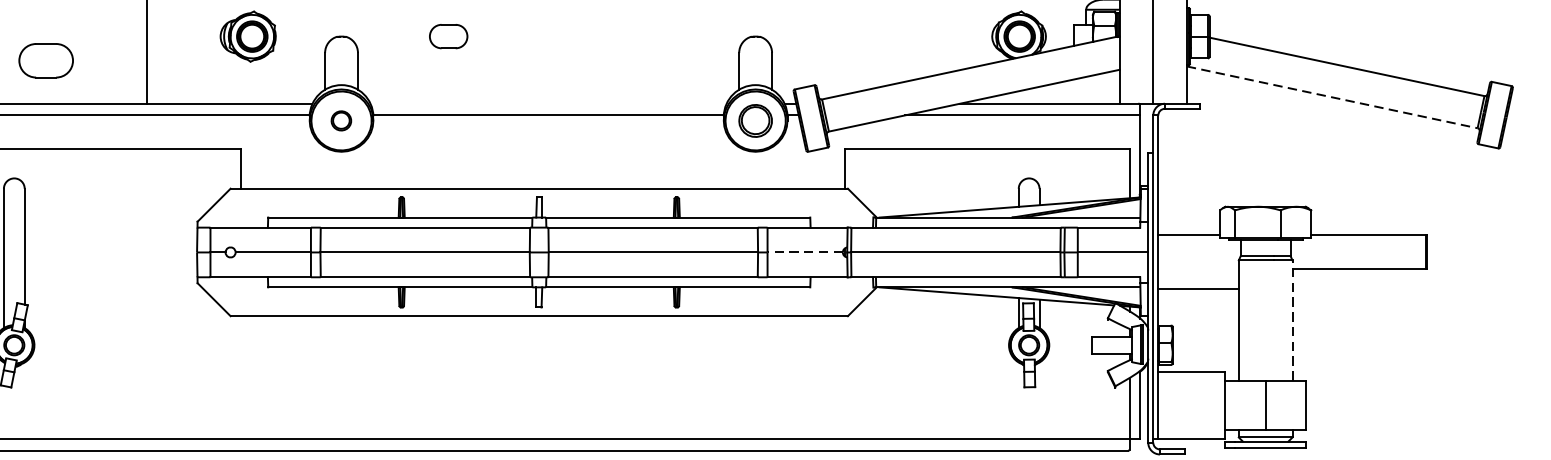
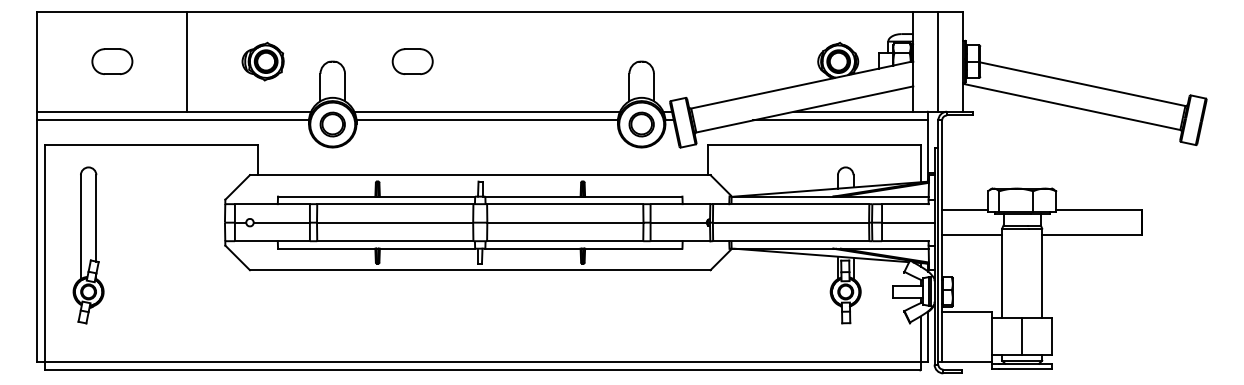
part: (448, 36) -> (412, 61), size x1.43
part: (46, 60) -> (112, 61), moved
line: (1331, 96) -> (1071, 106), dashed -> solid
line: (547, 103) -> (486, 111), added
part: (341, 120) -> (332, 124), size x1.67
line: (804, 252) -> (678, 222), dashed -> solid
line: (1199, 289) -> (972, 235), moved
line: (1292, 320) -> (1042, 273), dashed -> solid

